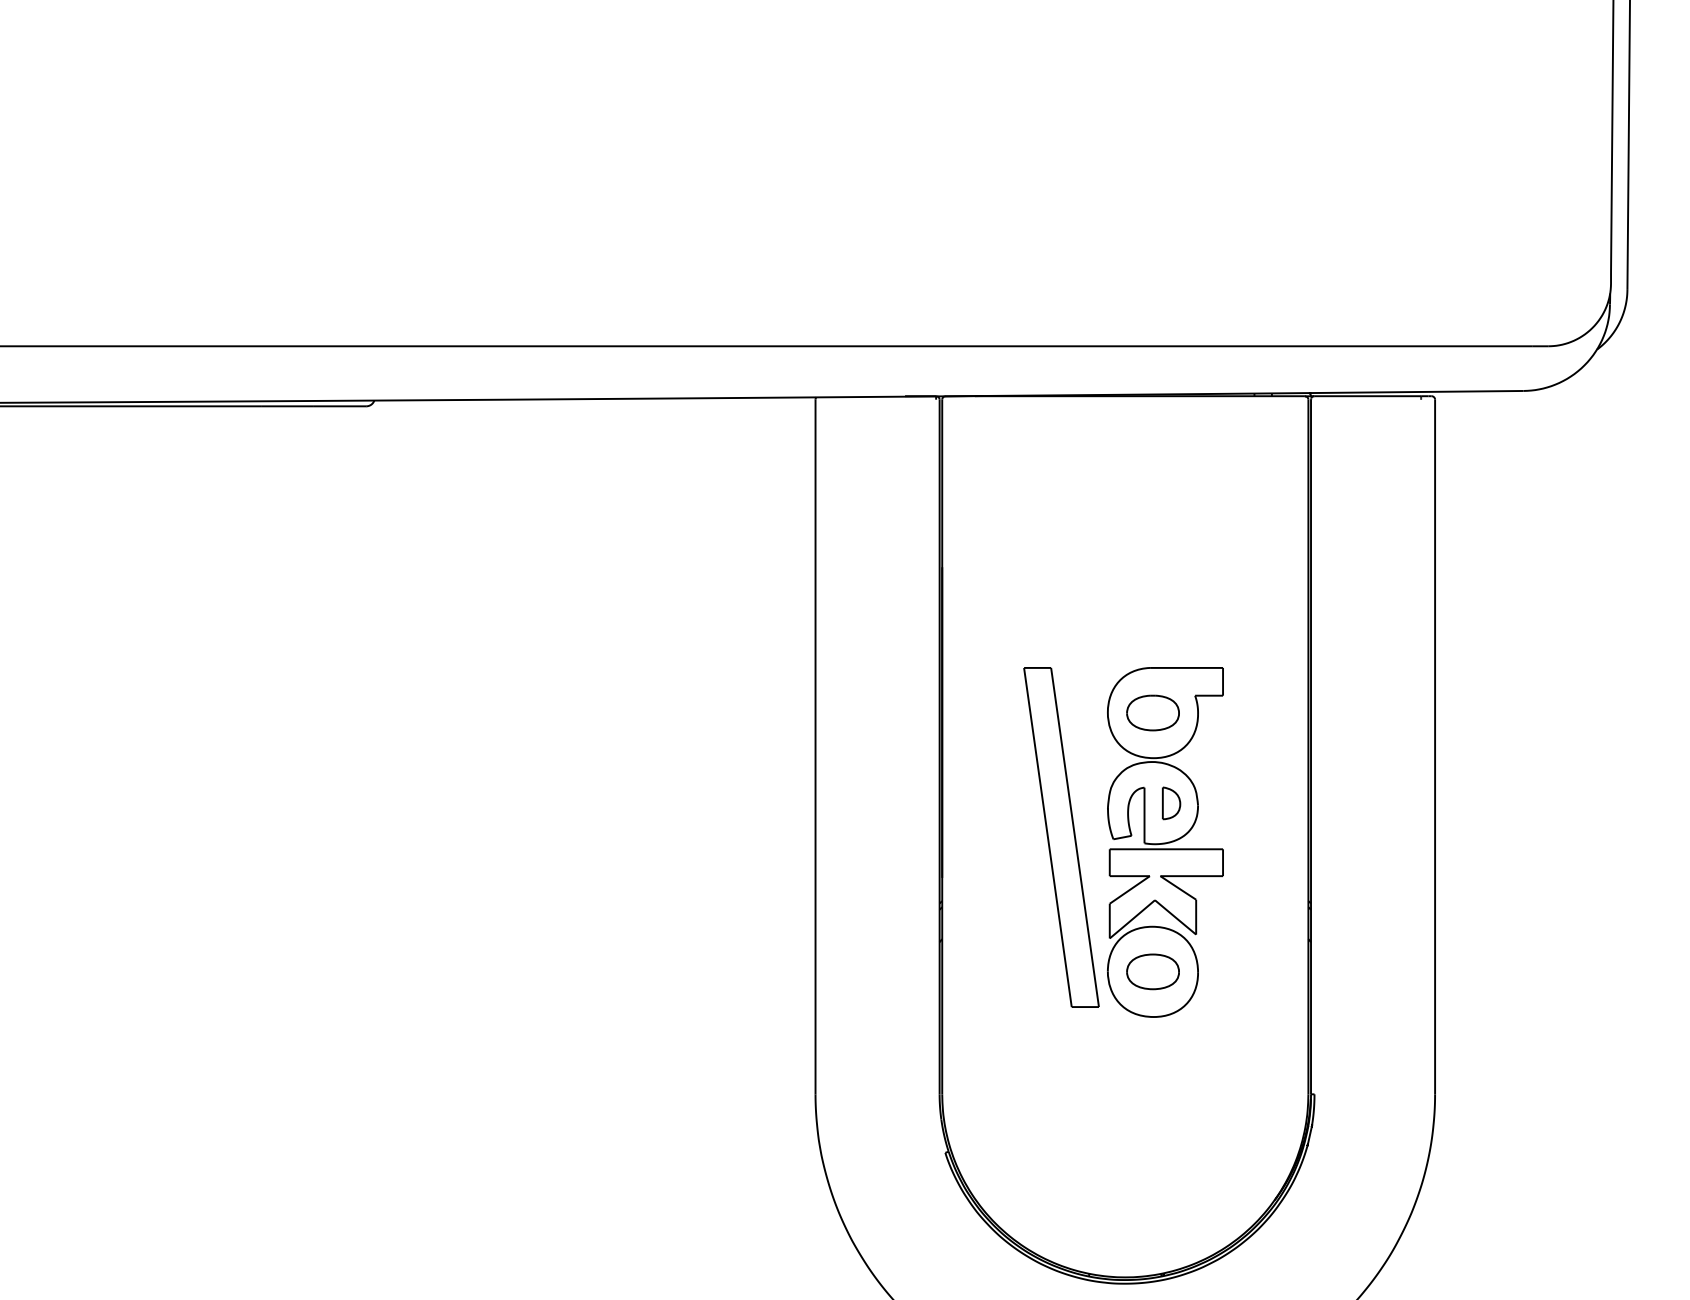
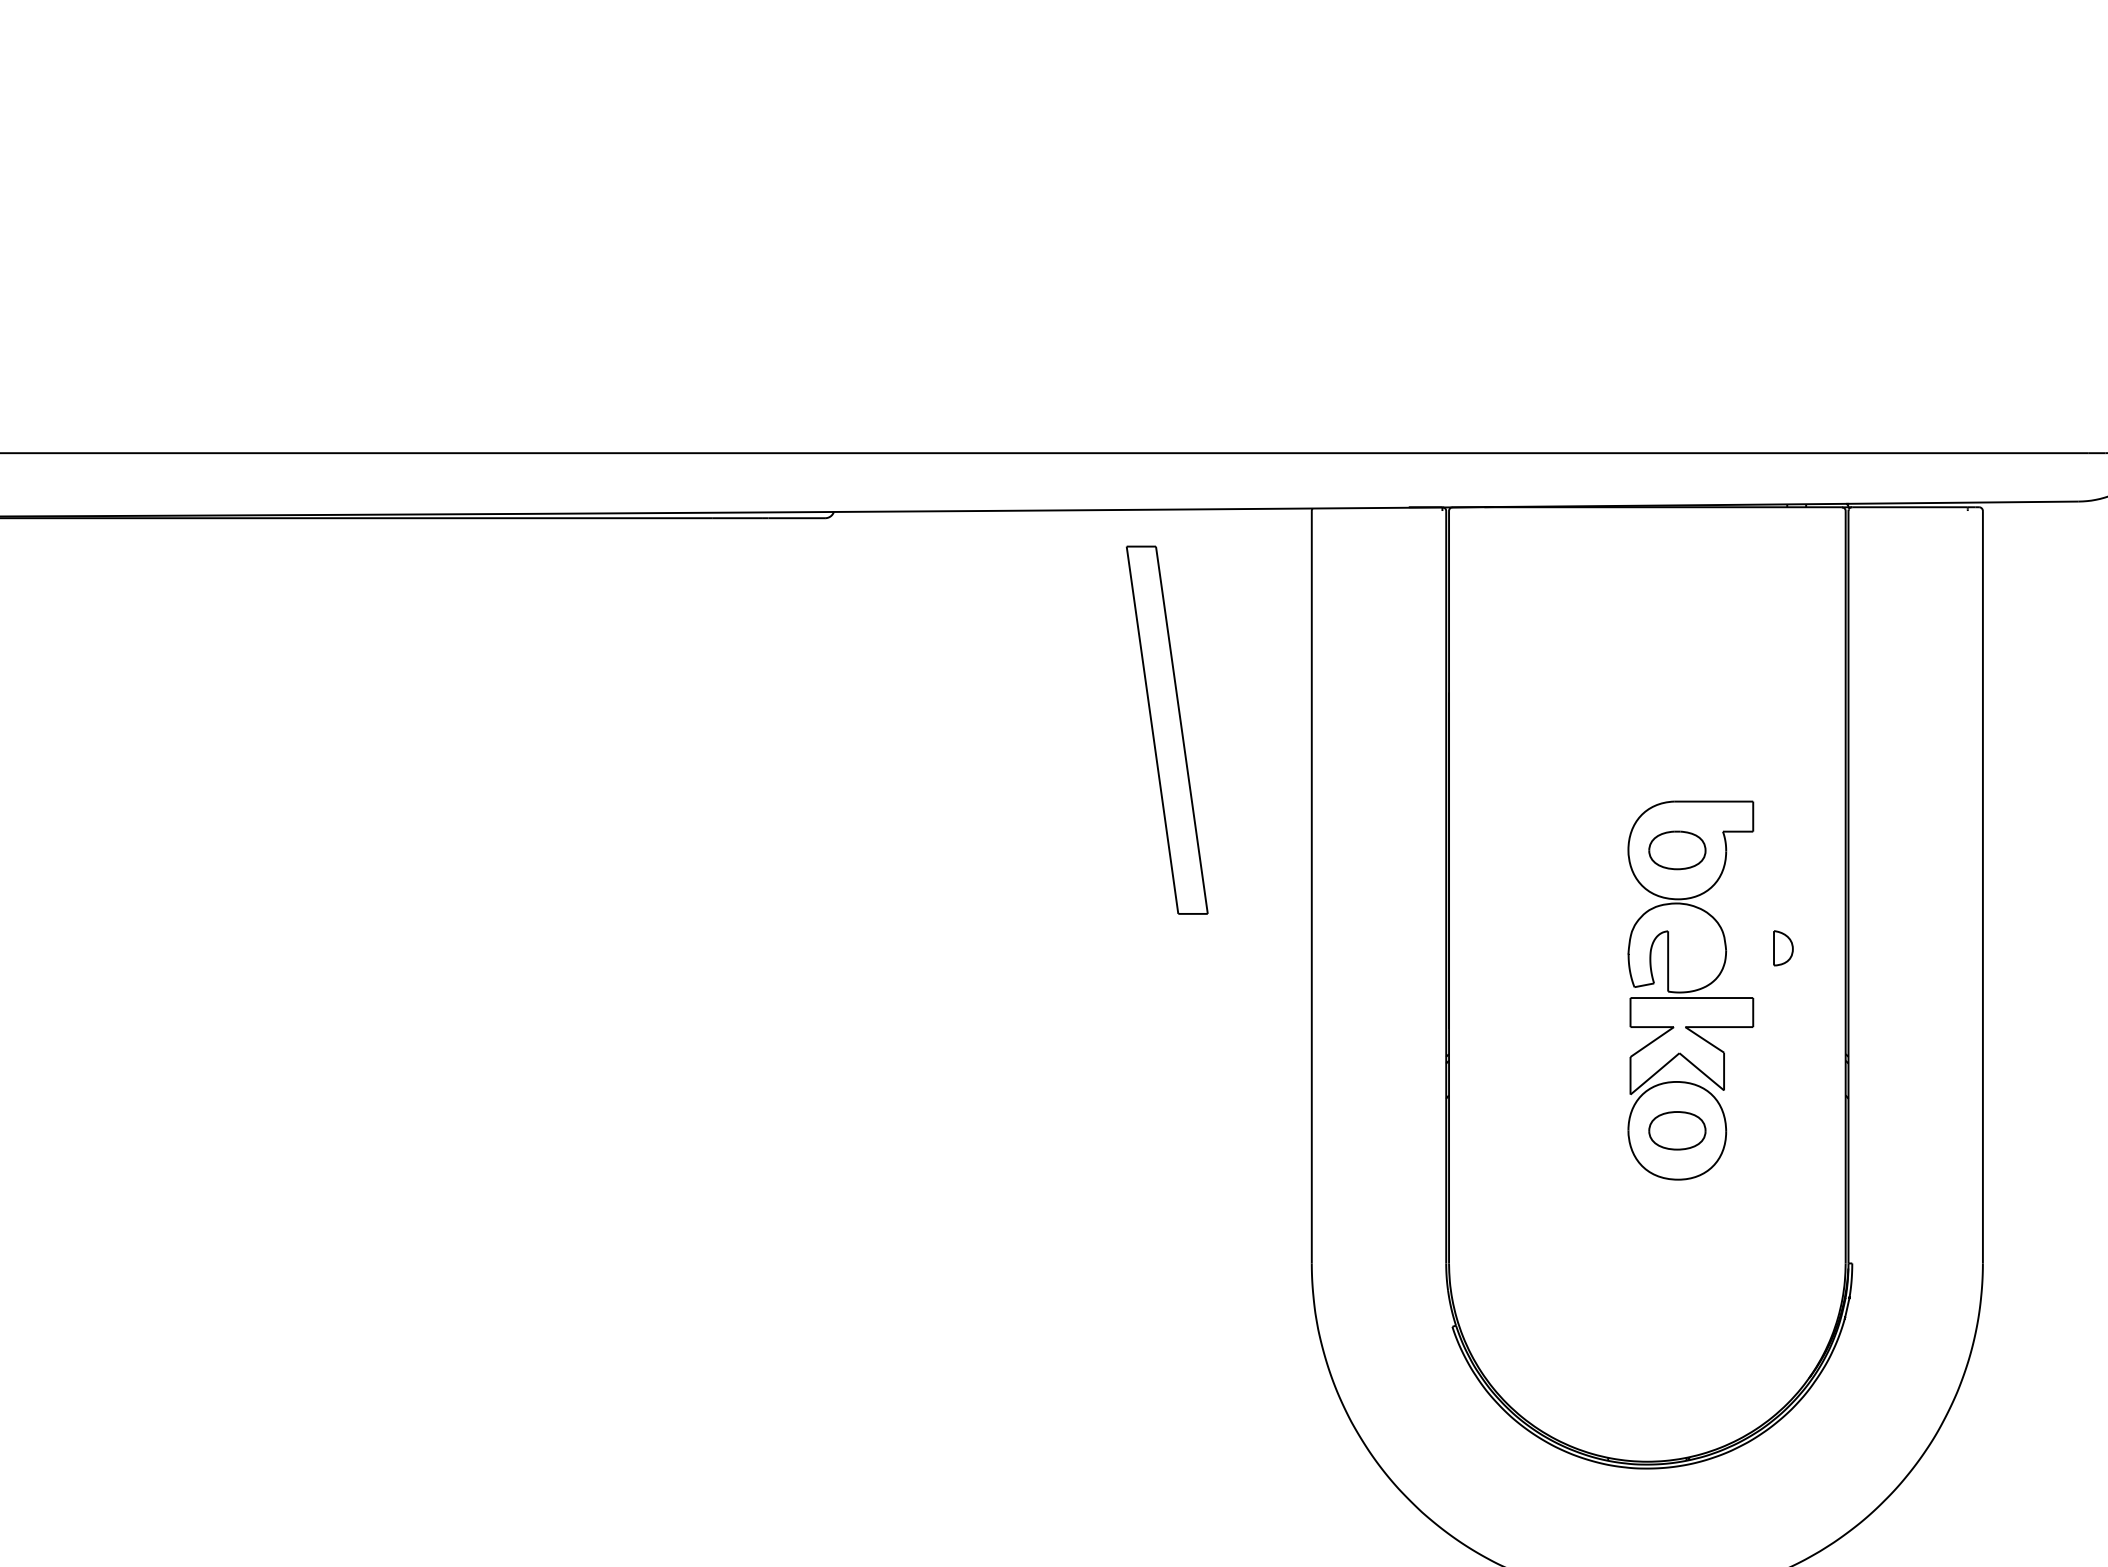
part: (1171, 803) -> (1783, 948), moved
part: (1060, 836) -> (1166, 729), moved

